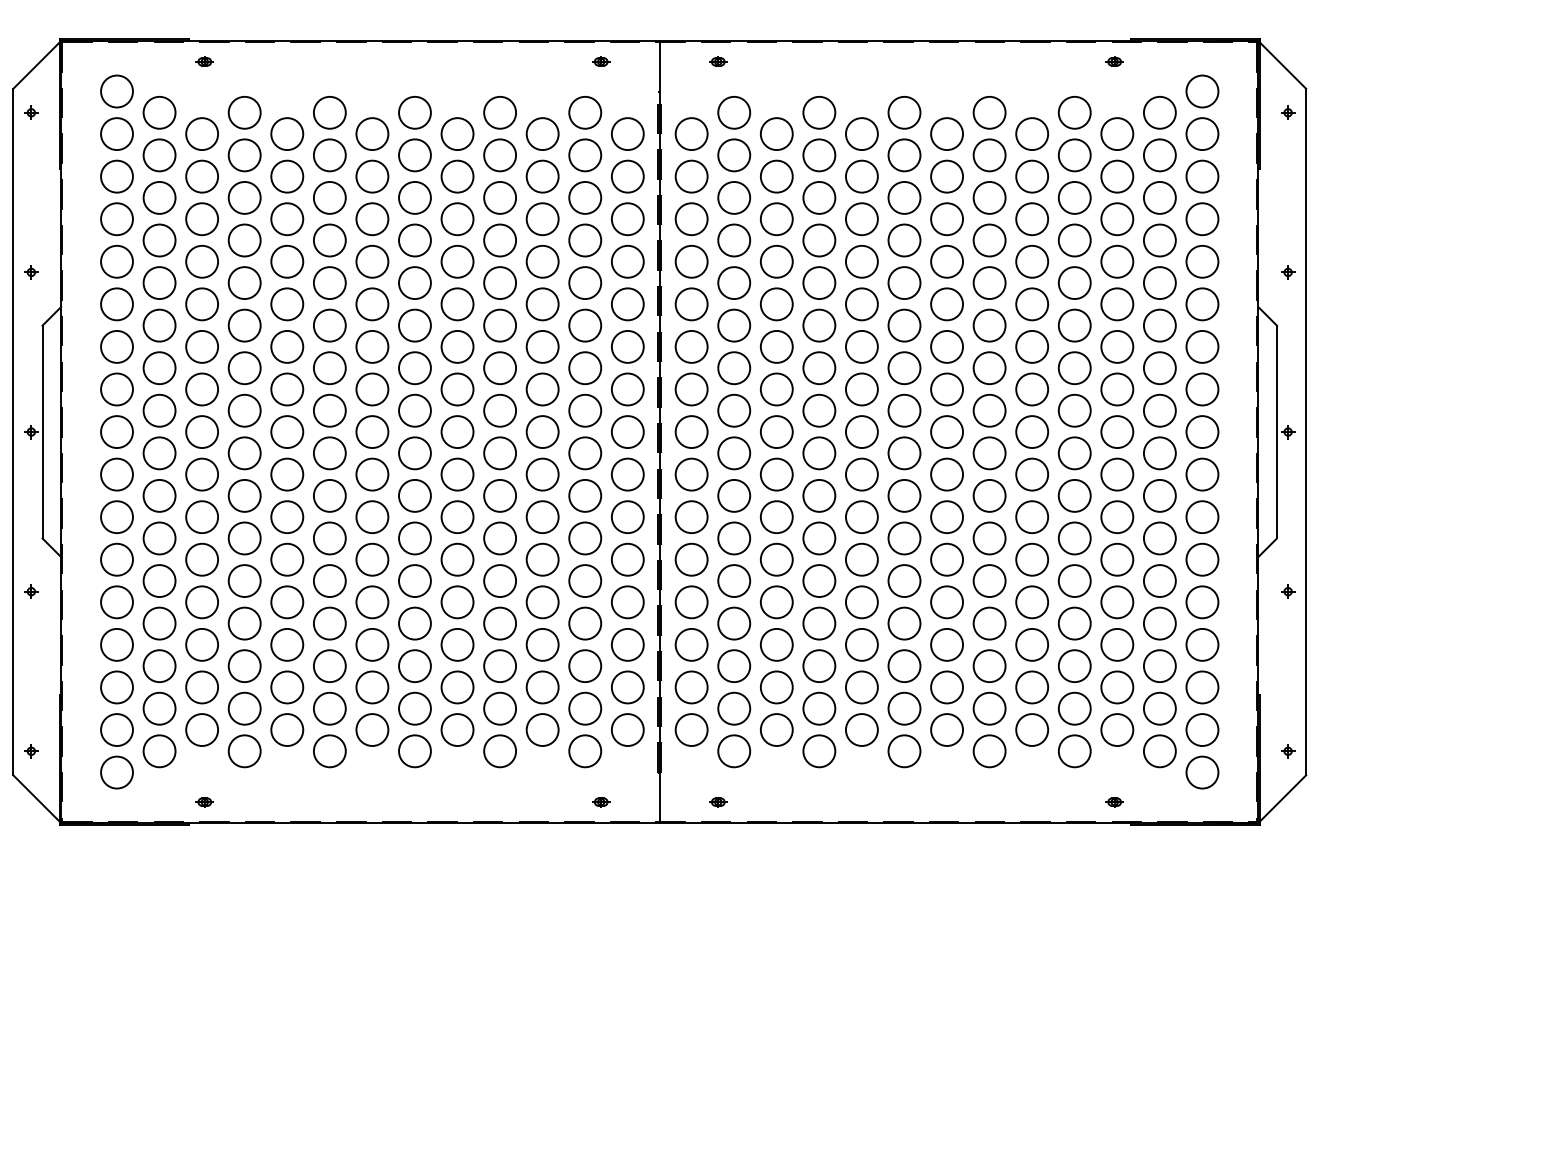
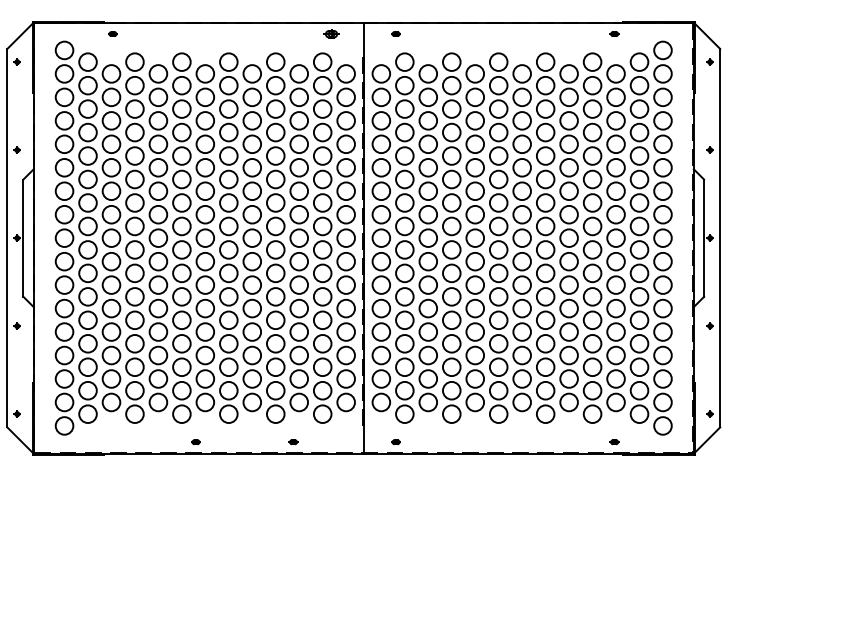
part: (601, 60) -> (331, 33), size x1.6
part: (203, 800) -> (195, 441), moved
part: (601, 802) -> (293, 442), moved

